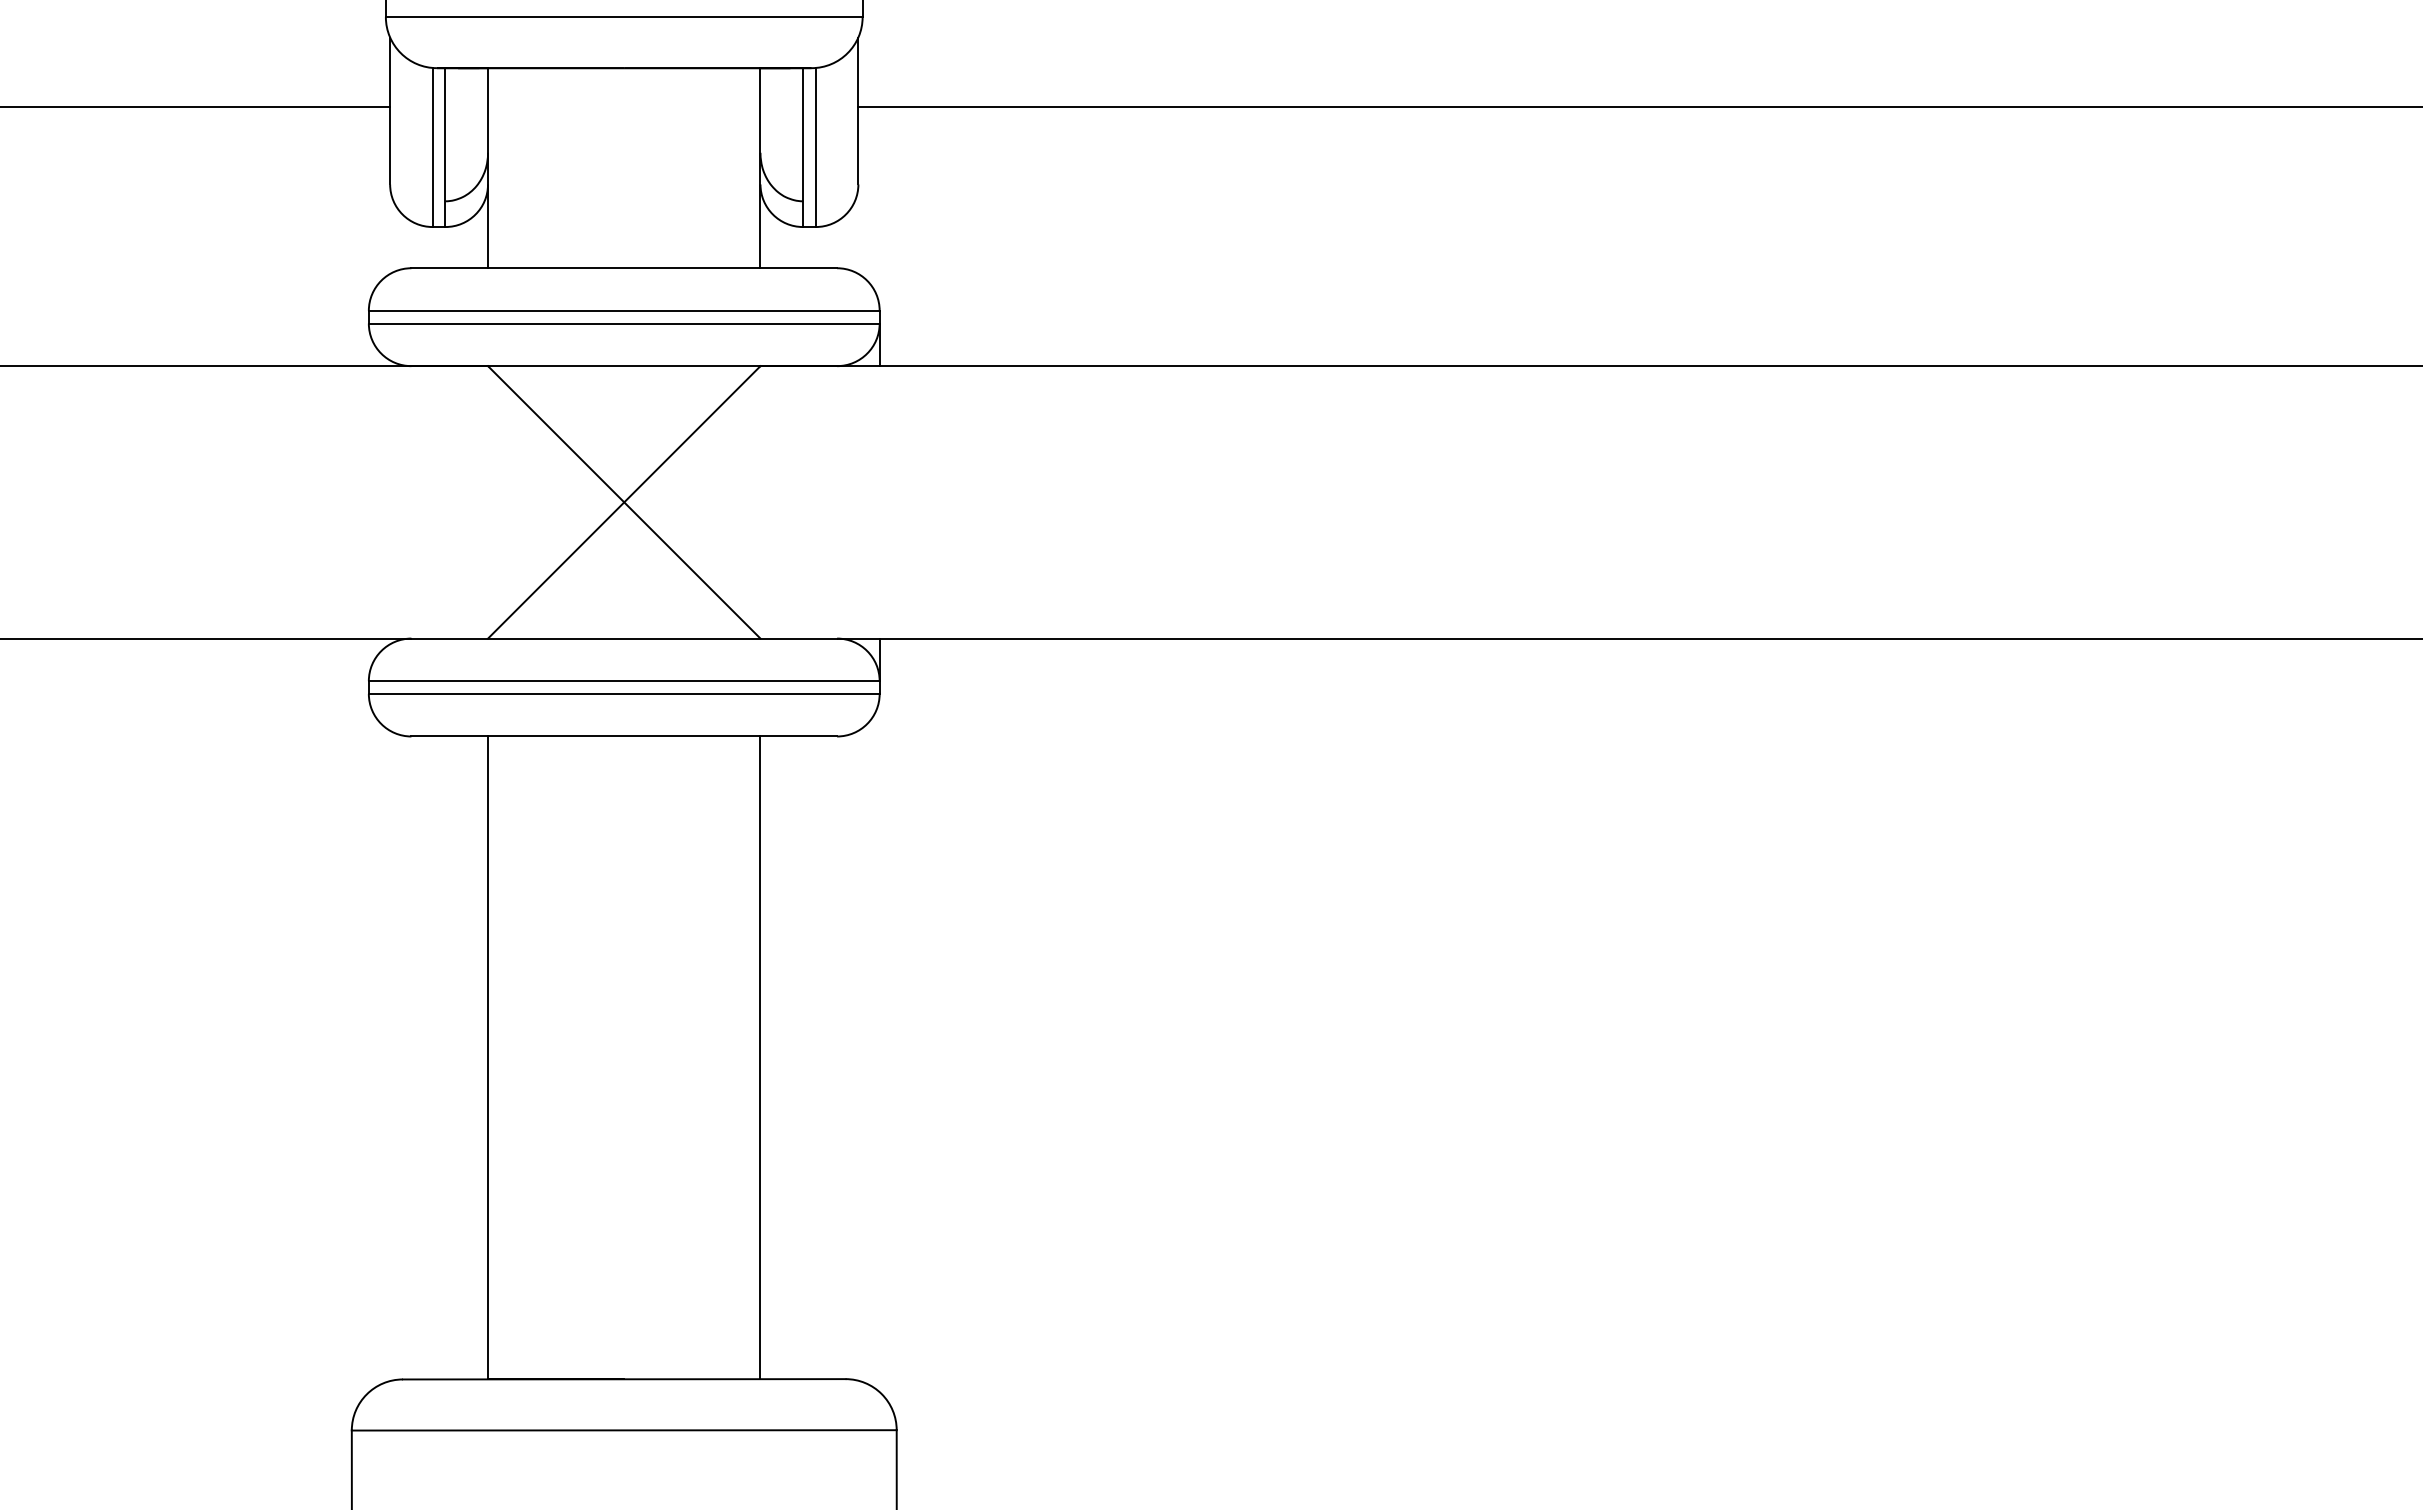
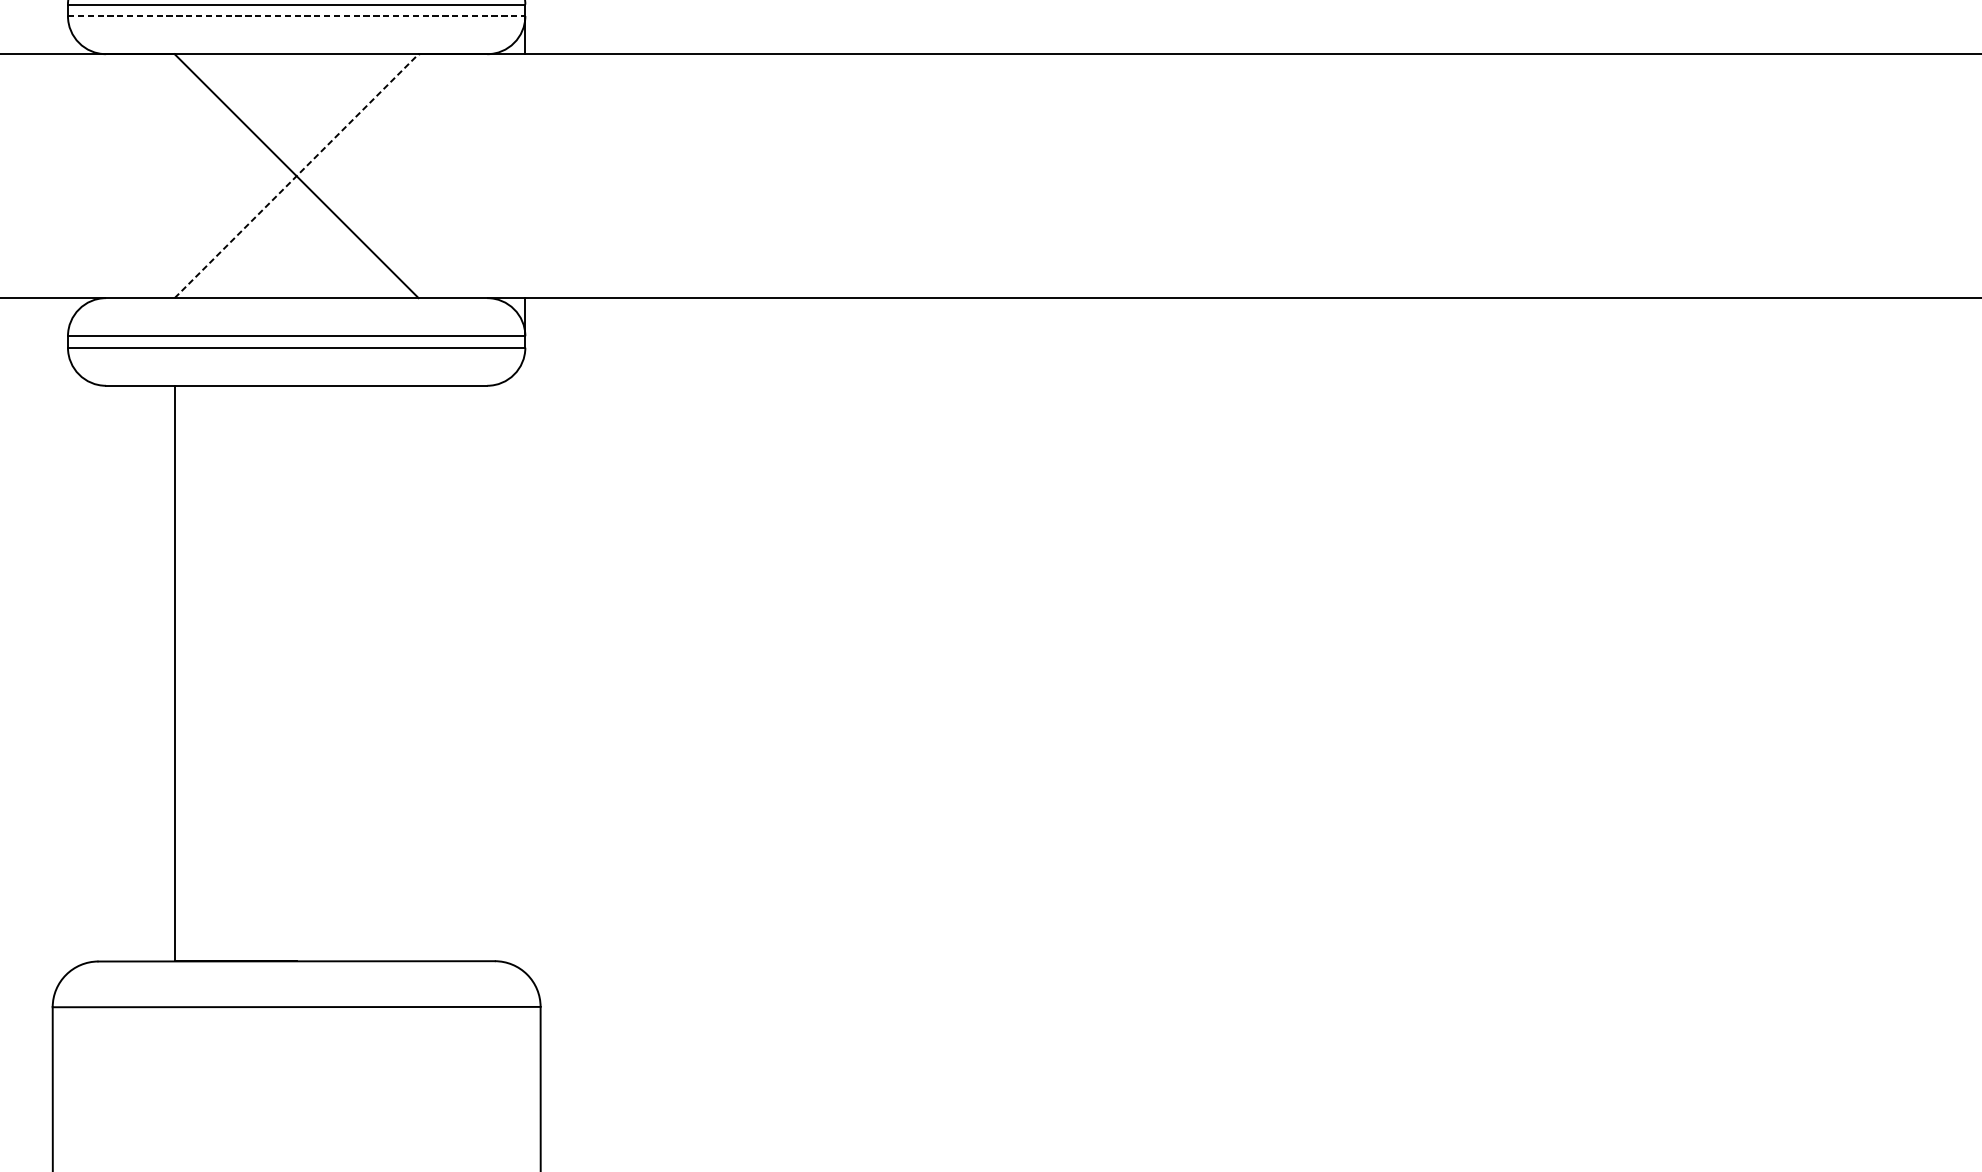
line: (624, 323) -> (296, 15), solid -> dashed
line: (624, 502) -> (296, 176), solid -> dashed
line: (760, 1057) -> (418, 673), removed

